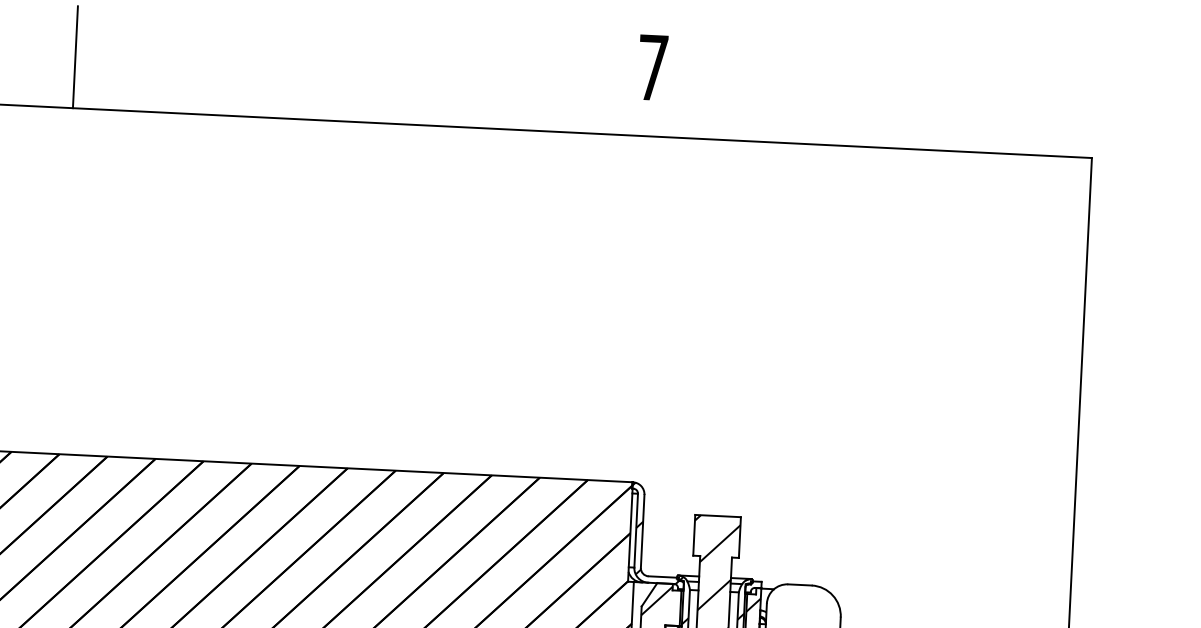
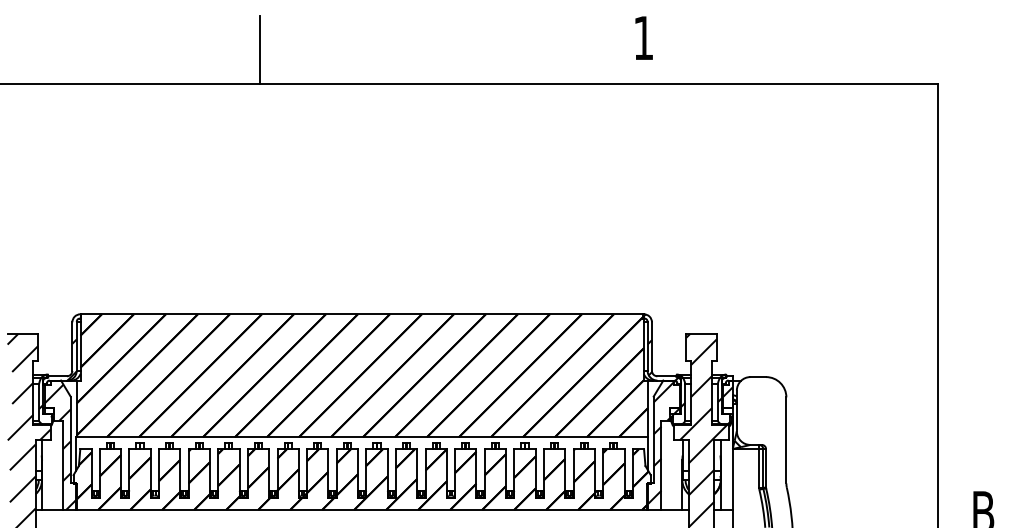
text: (652, 66) -> (643, 37), 7 -> 1

